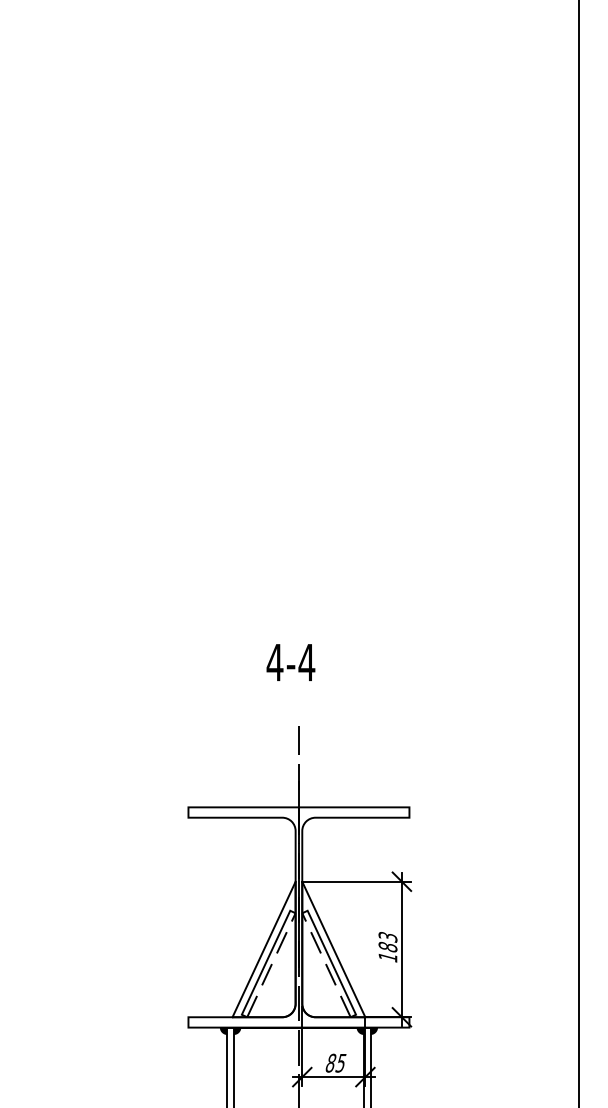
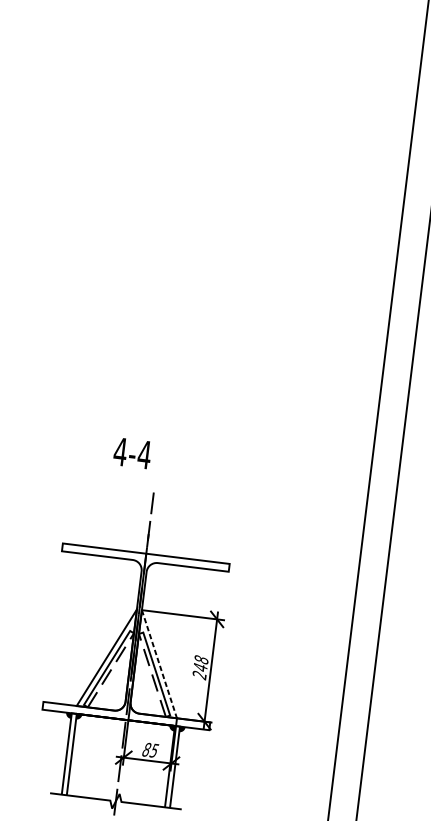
text: (290, 662) -> (132, 453), moved
text: (387, 947) -> (200, 667), 183 -> 248
line: (333, 949) -> (159, 664), solid -> dashed

